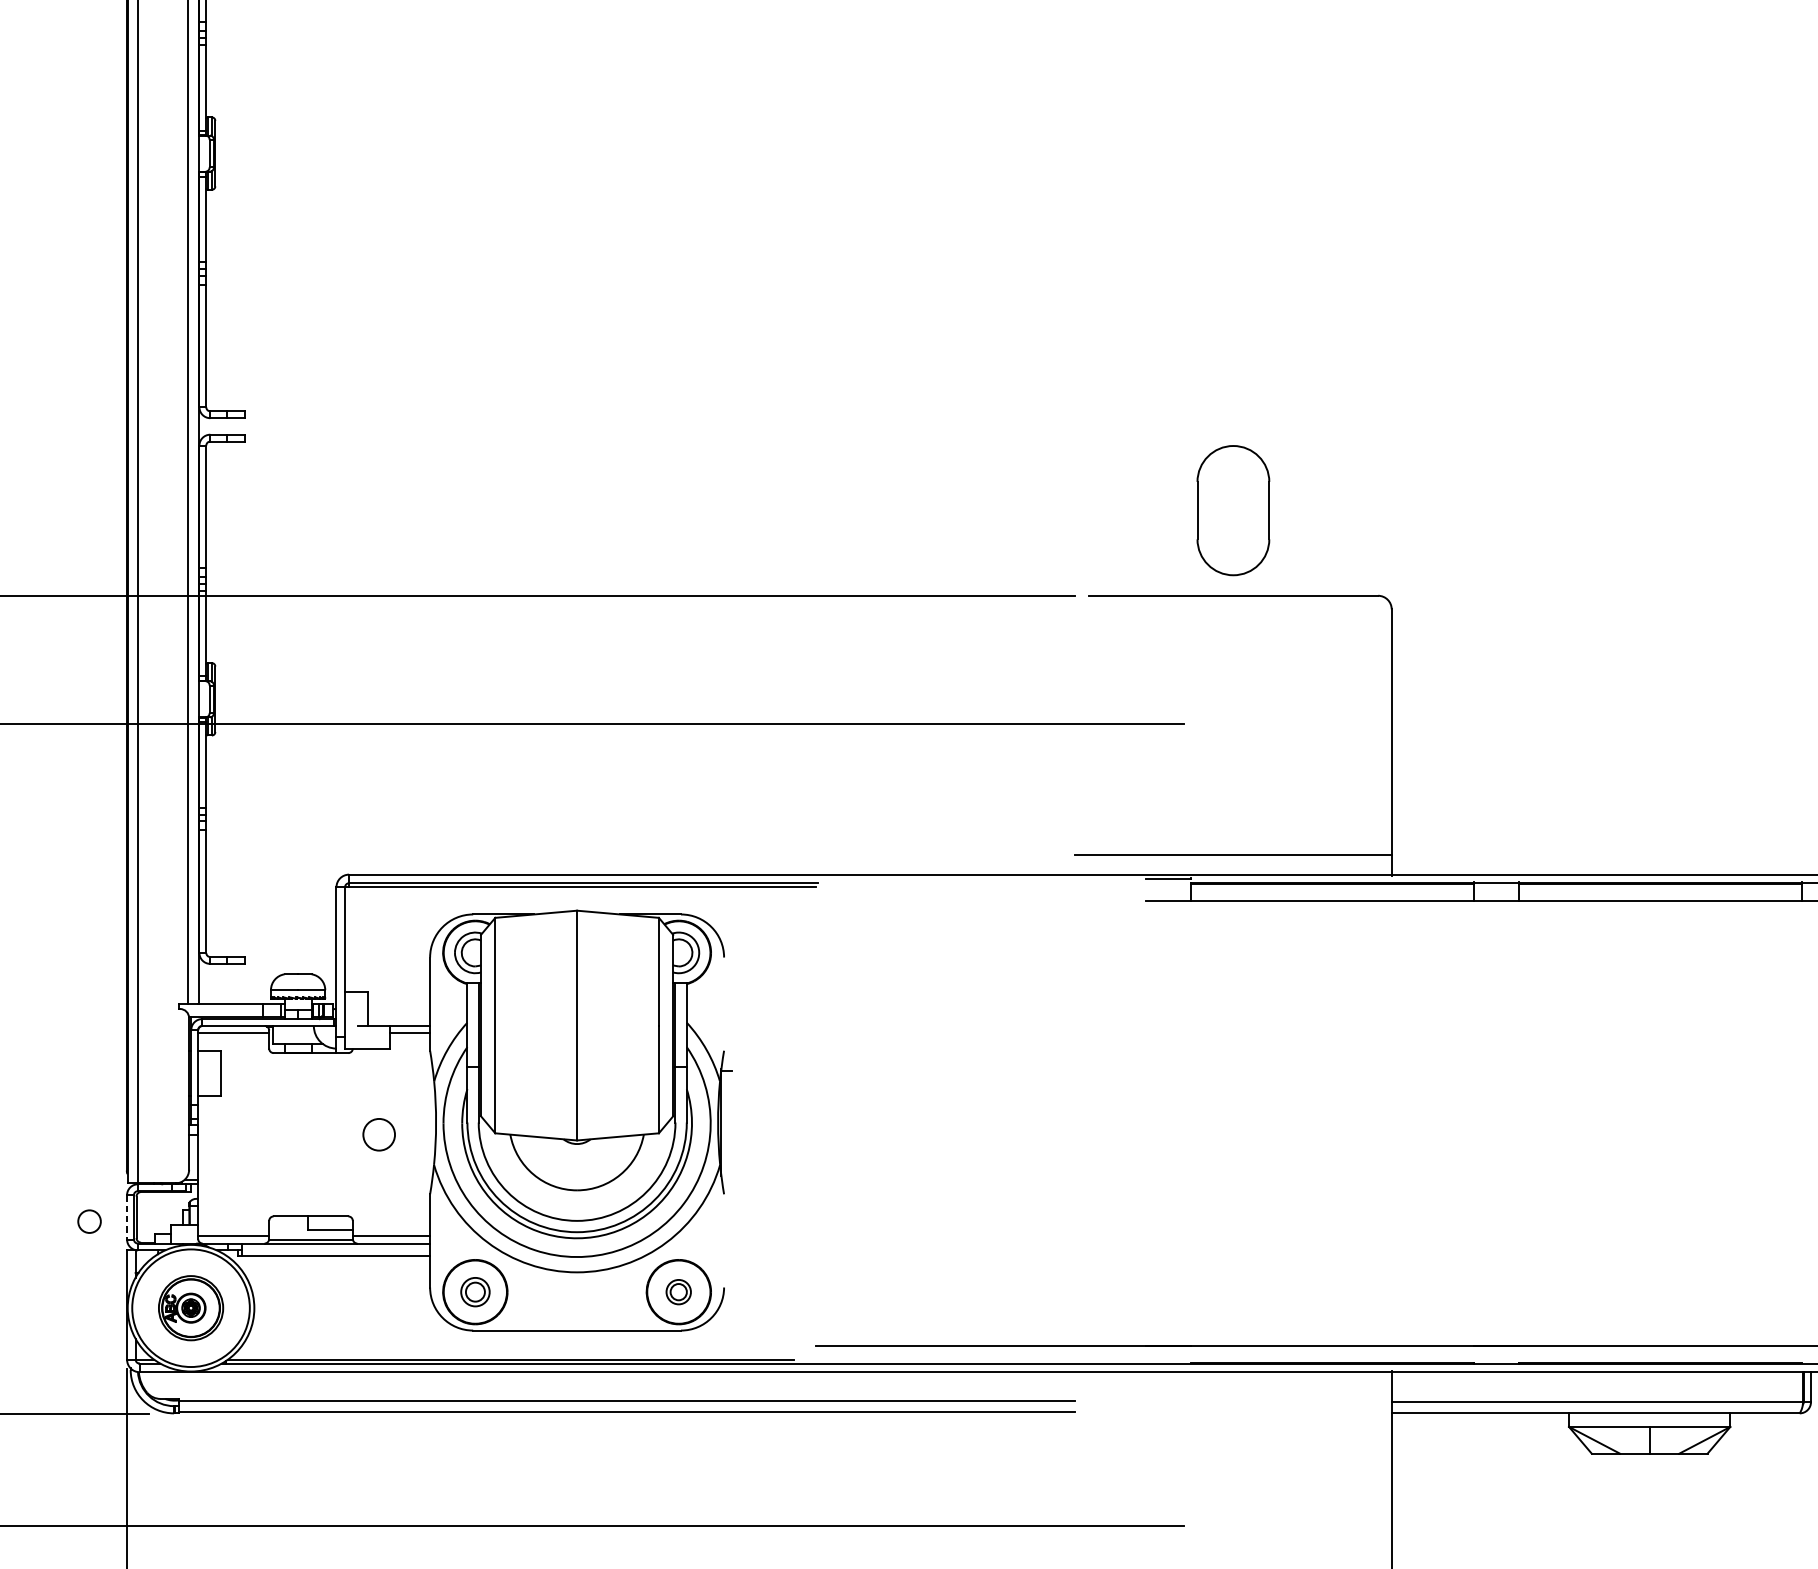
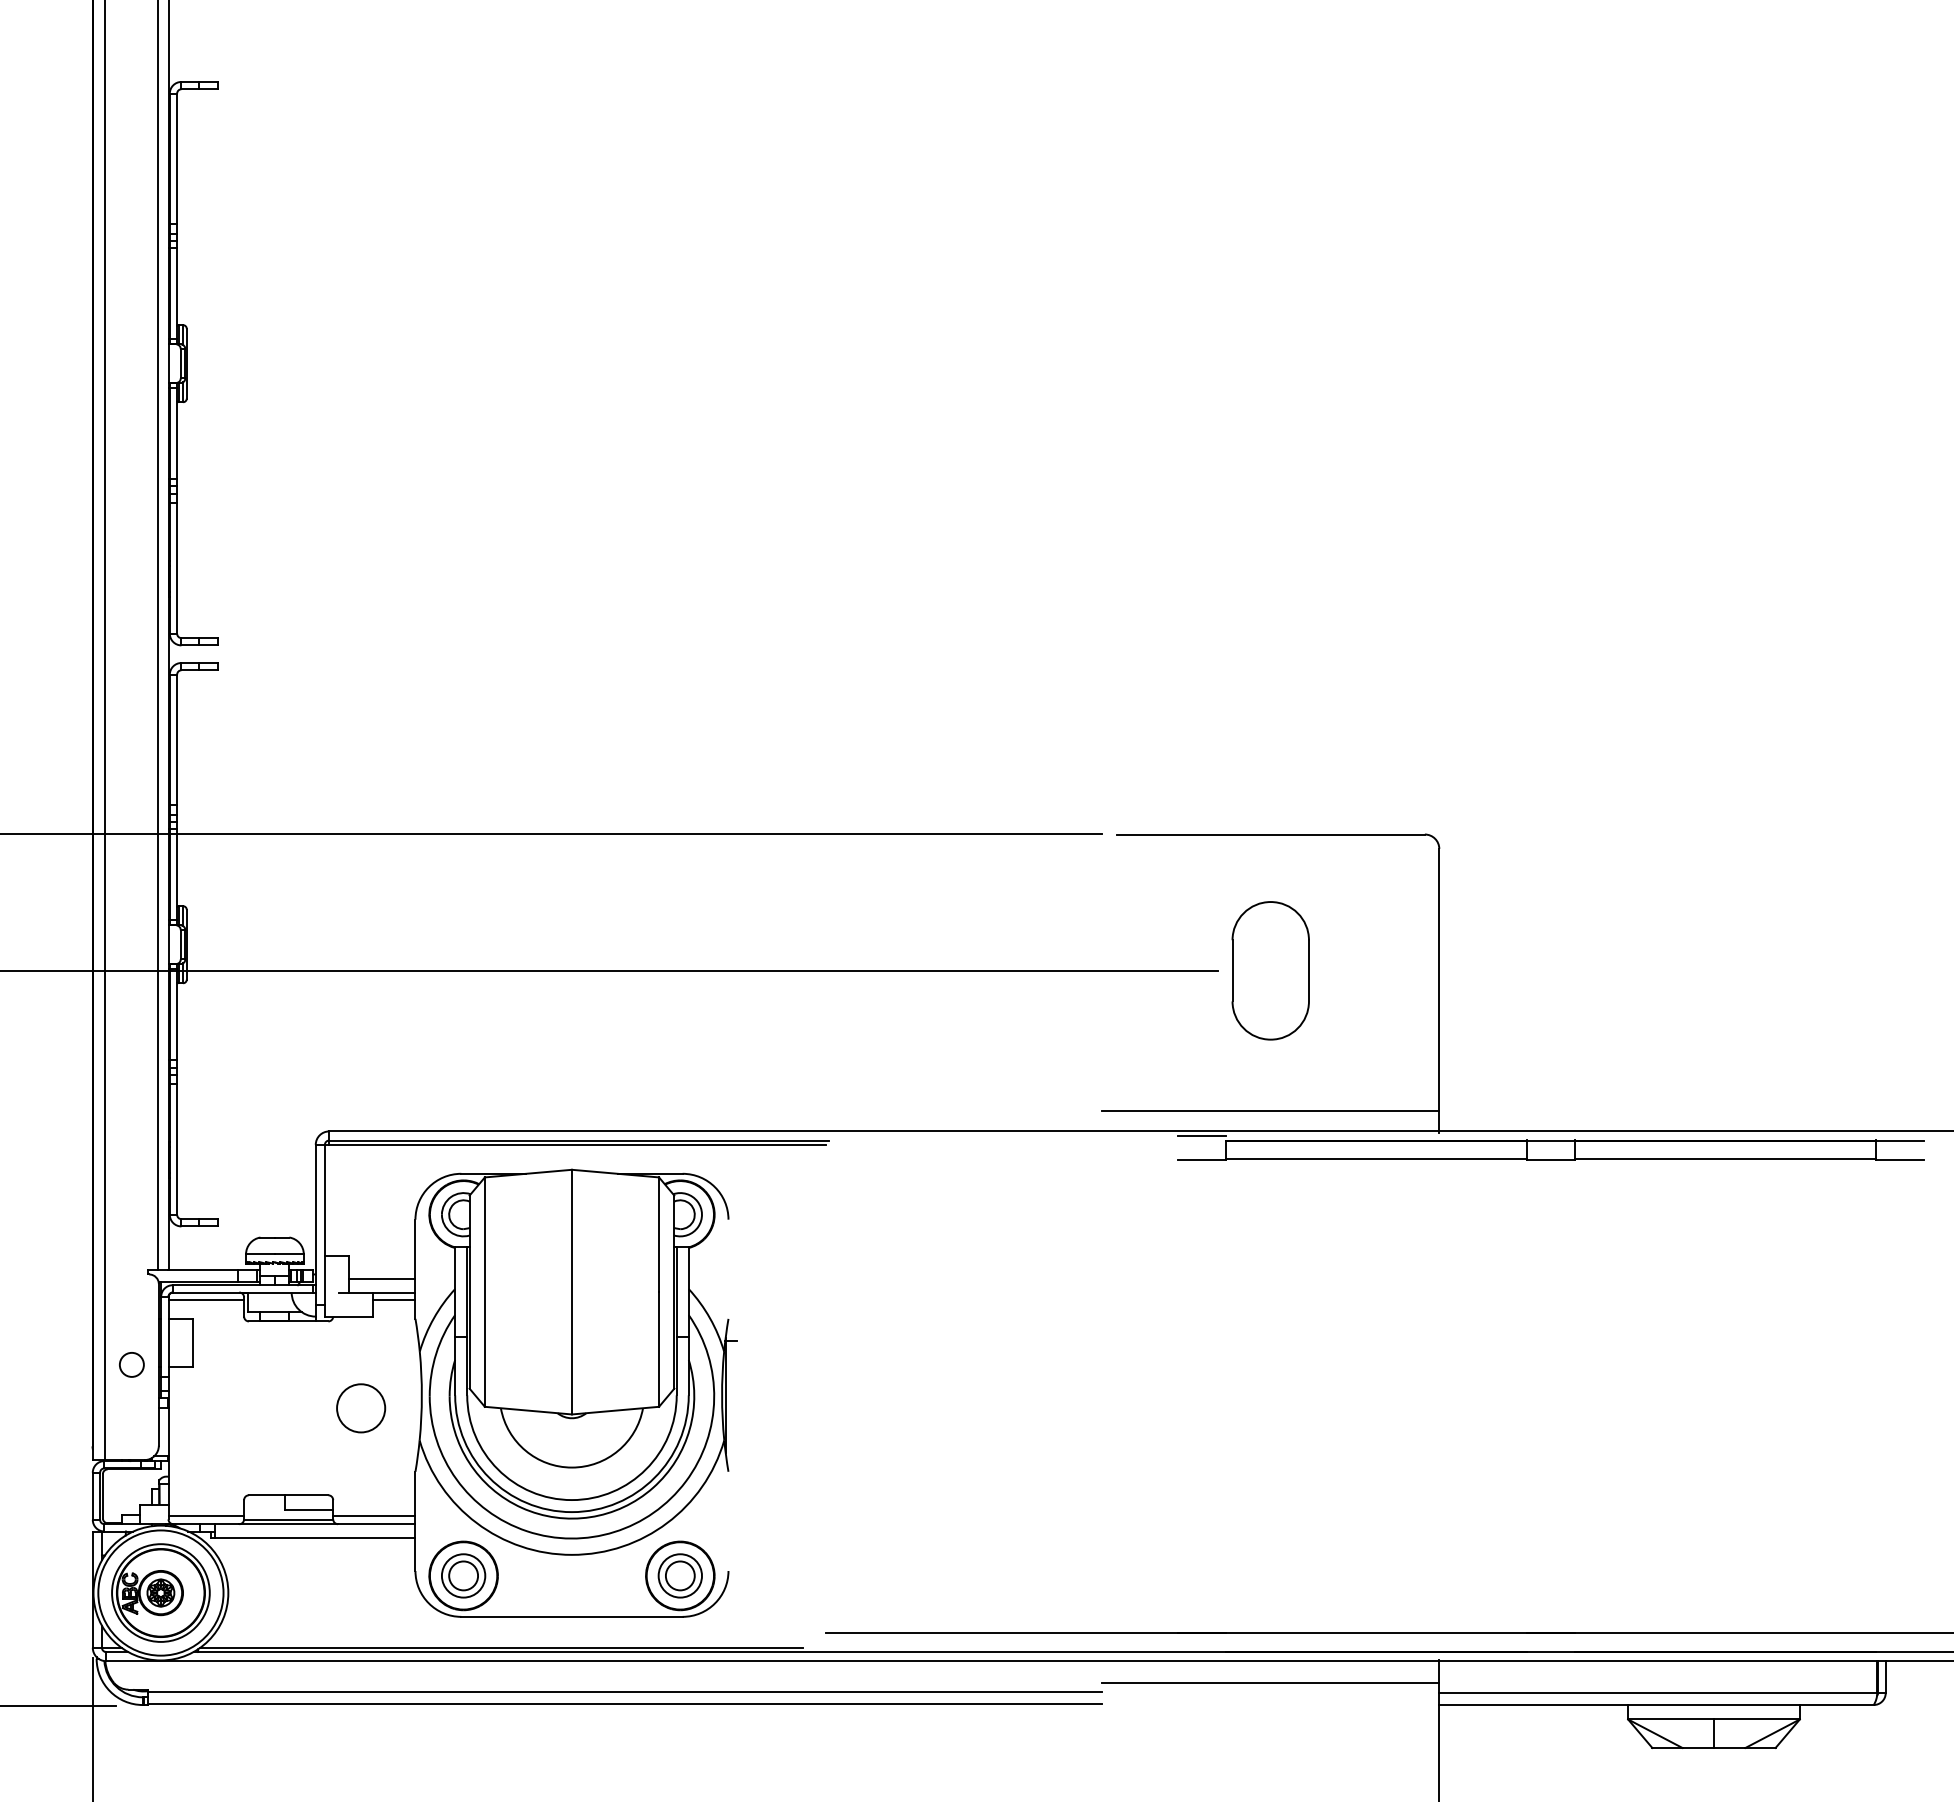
part: (1233, 510) -> (1270, 970), moved
line: (398, 1013) -> (381, 1279), added
circle: (379, 1134) -> (361, 1408), size x1.43
line: (126, 1217) -> (92, 1496), dashed -> solid
circle: (89, 1221) -> (131, 1364), moved
part: (475, 1291) -> (463, 1575), size x1.43
part: (678, 1291) -> (679, 1575), size x1.67
part: (190, 1307) -> (160, 1592), size x1.43
line: (1233, 1392) -> (1270, 1682), added

